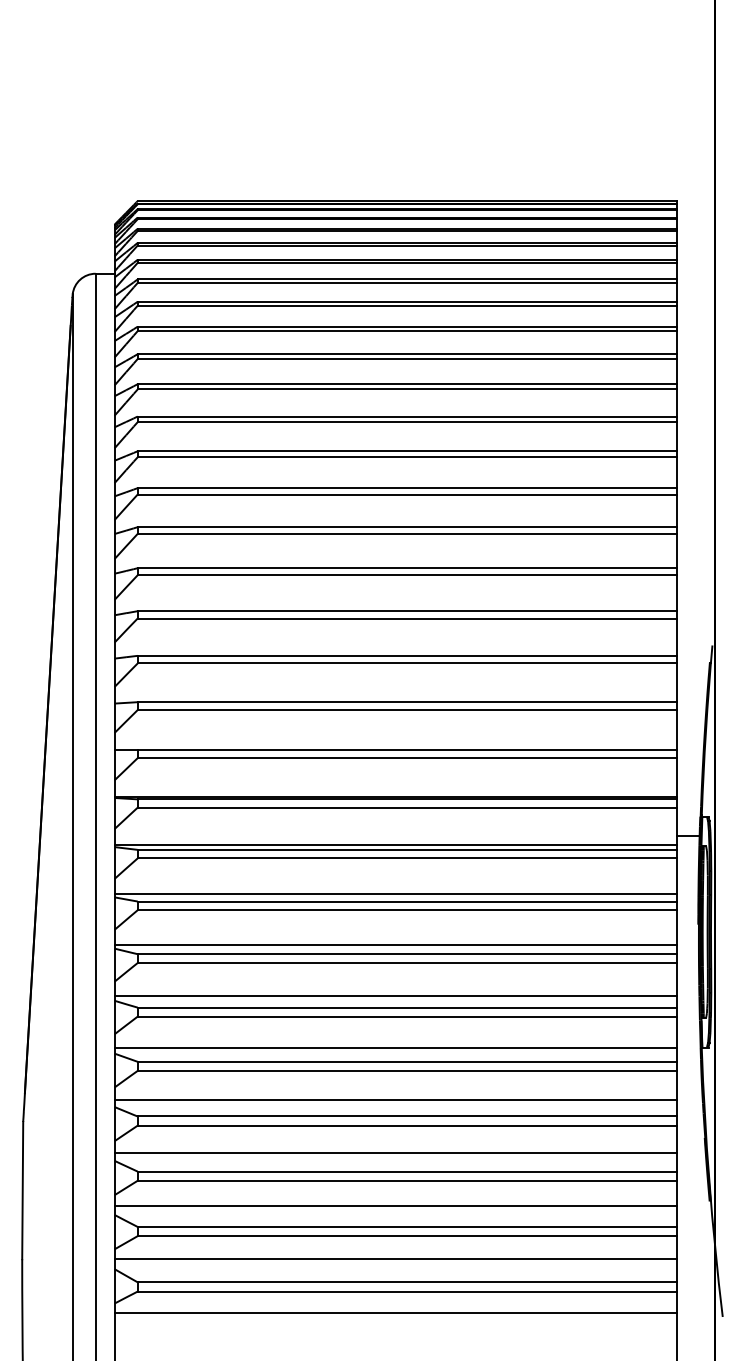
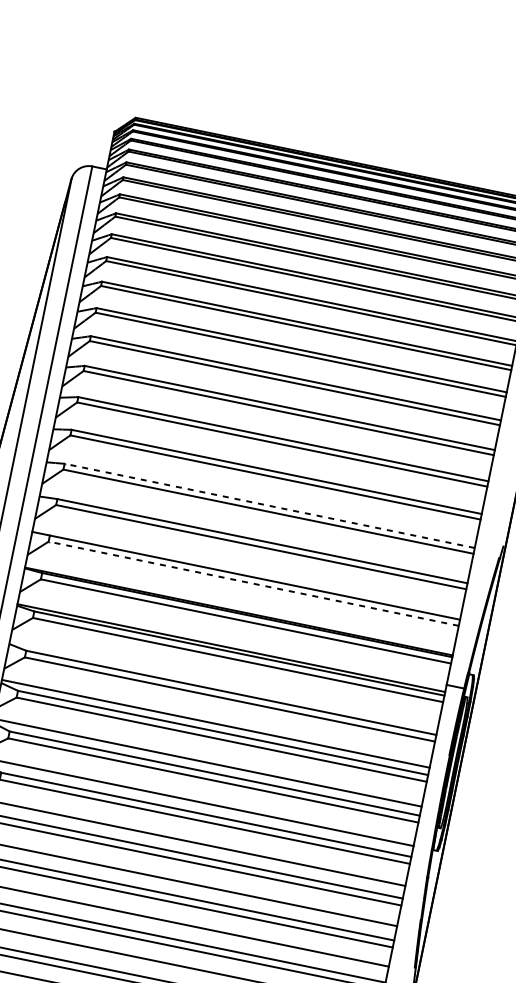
line: (406, 655) -> (269, 505), solid -> dashed
line: (406, 758) -> (253, 583), solid -> dashed
line: (395, 894) -> (223, 685), removed

